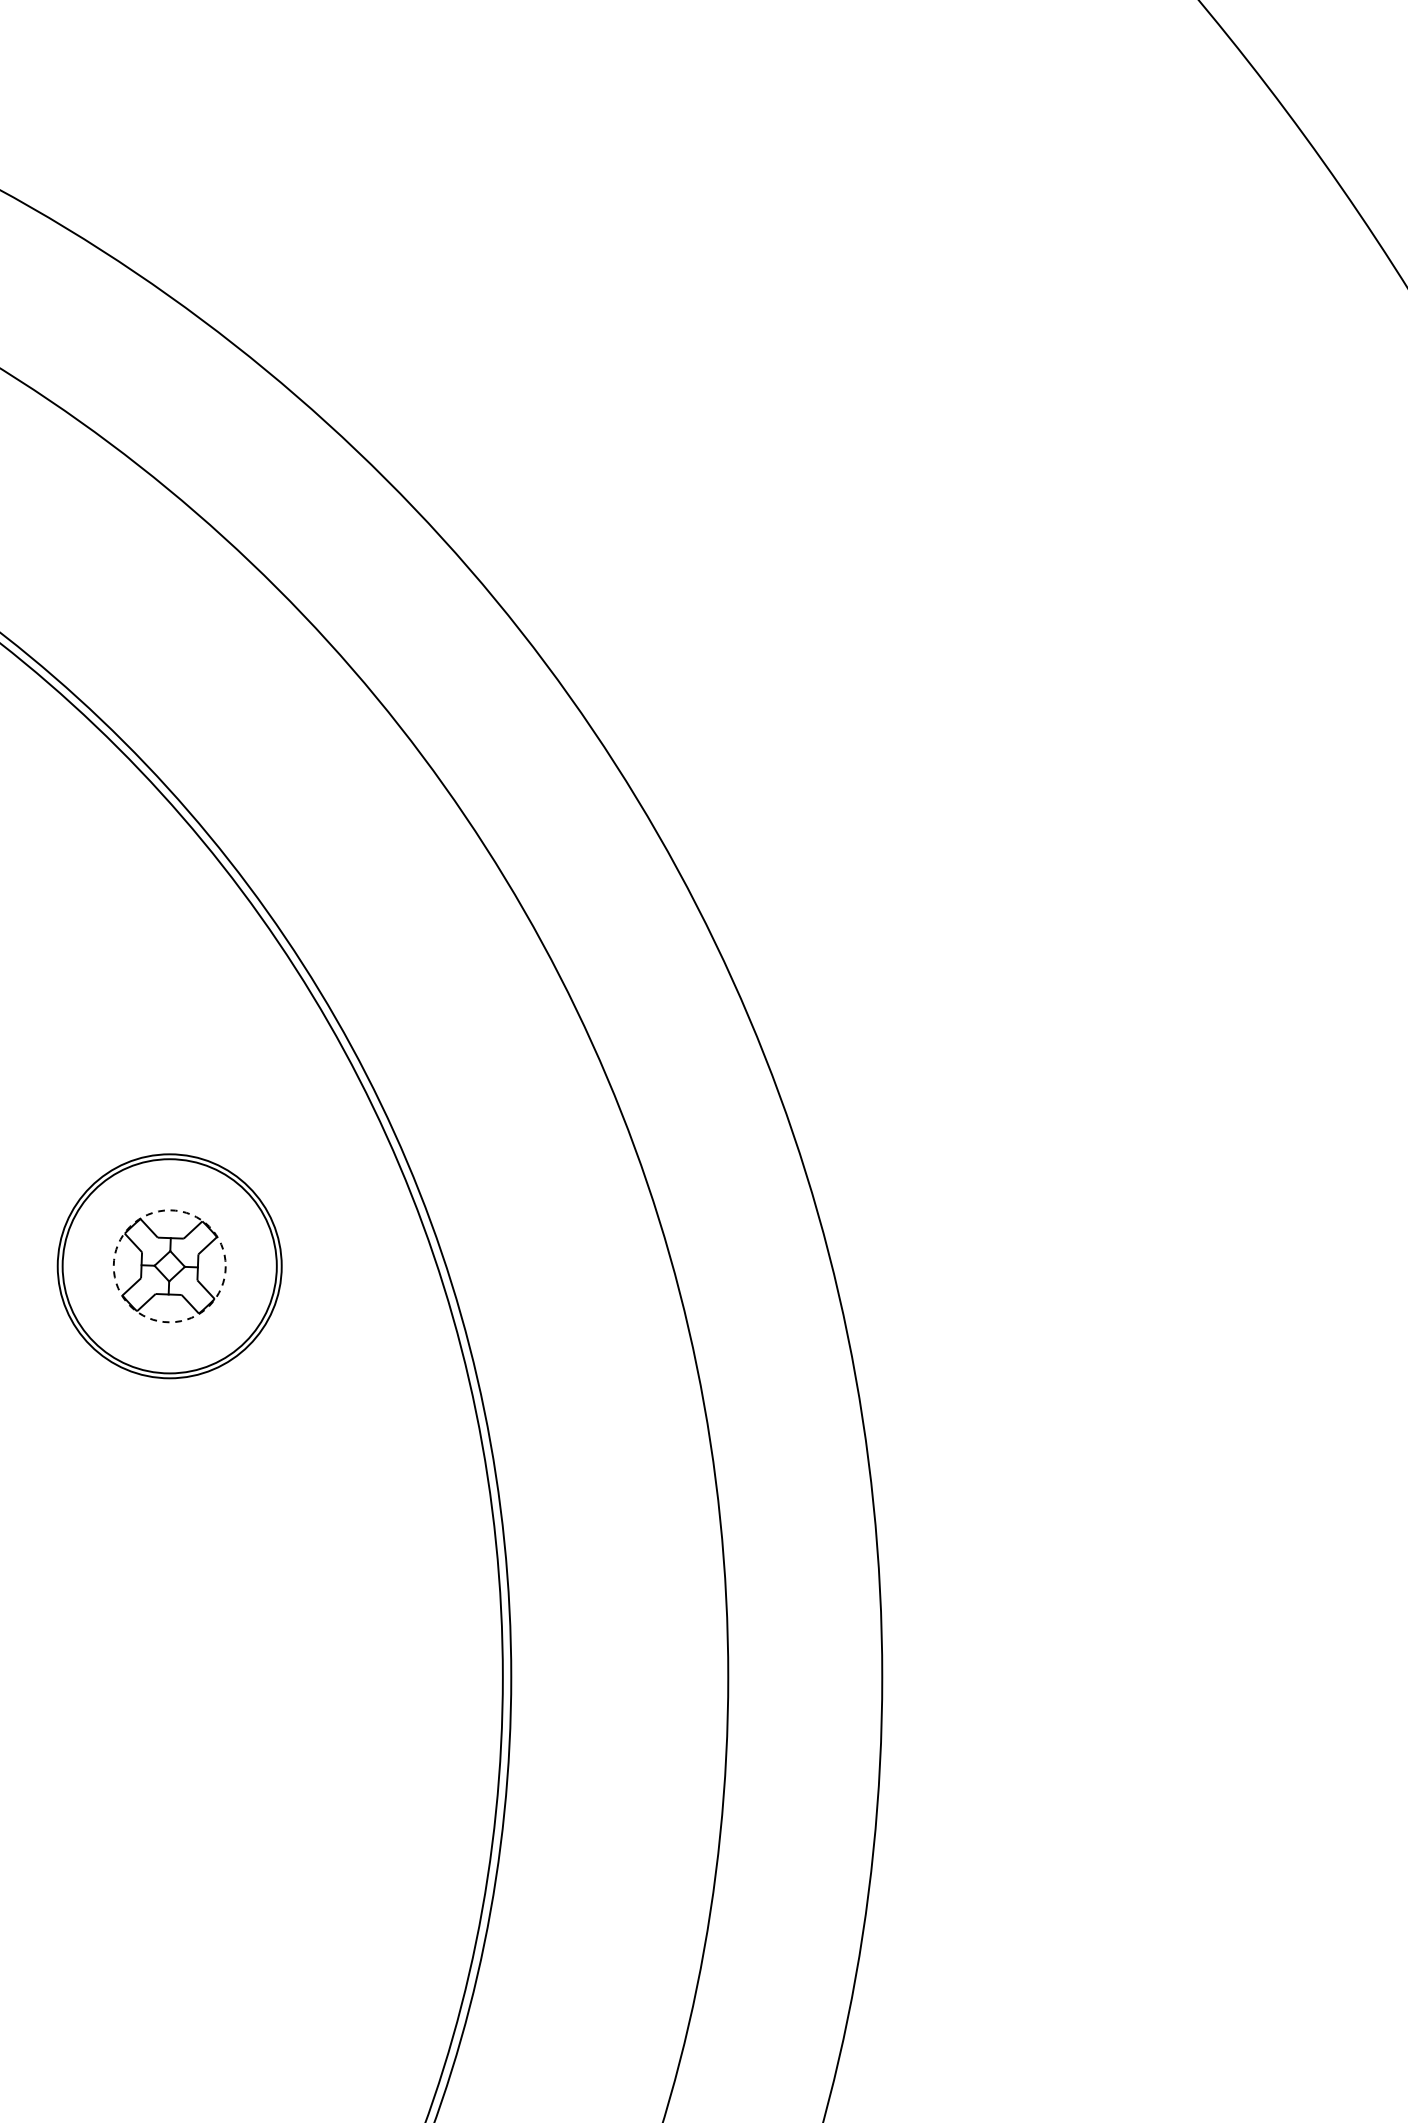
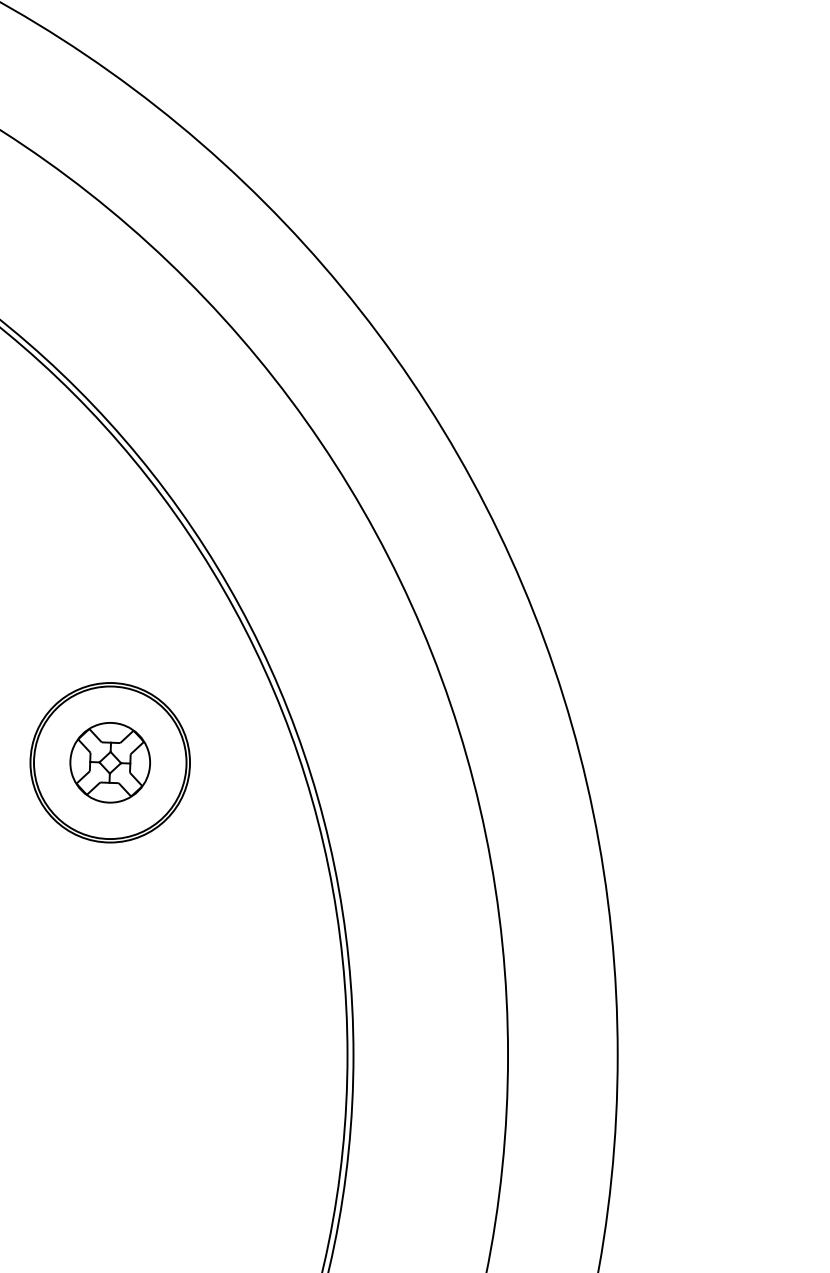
circle: (169, 1266) -> (110, 762), dashed -> solid

